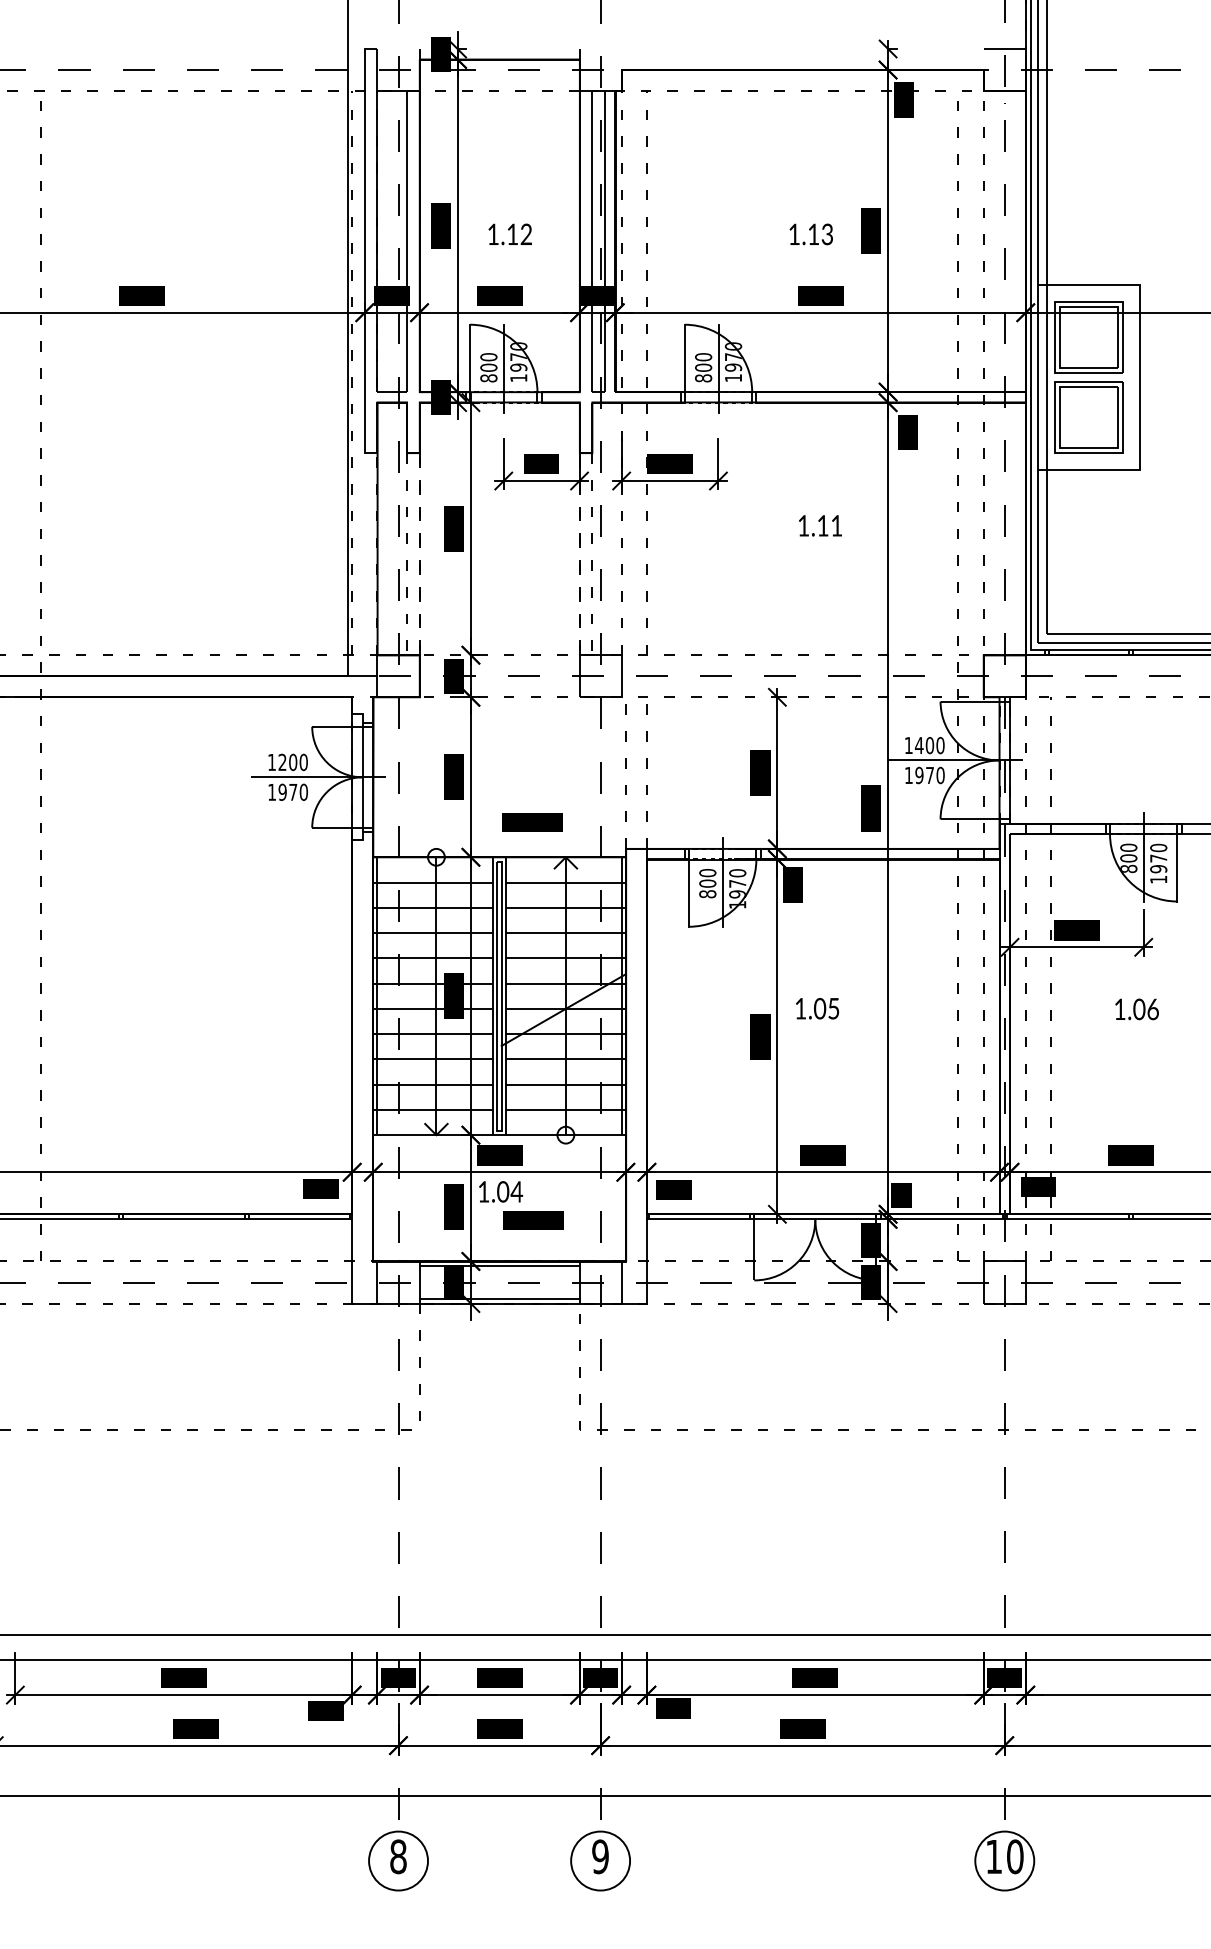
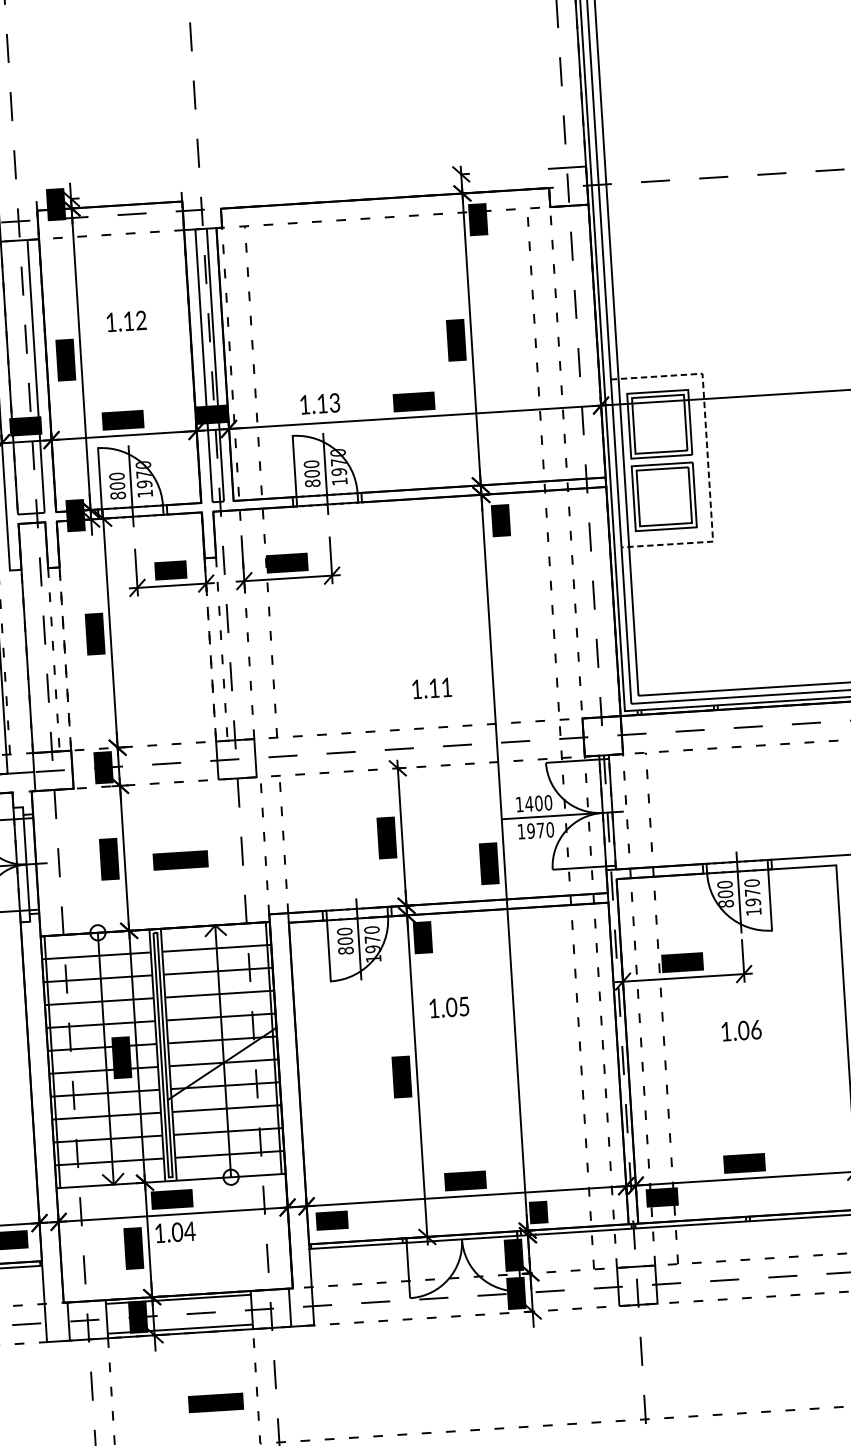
text: (509, 234) -> (125, 321), moved
text: (810, 234) -> (319, 403), moved
line: (1139, 377) -> (707, 457), solid -> dashed
text: (820, 525) -> (432, 688), moved
text: (532, 822) -> (180, 860), moved
text: (817, 1008) -> (449, 1007), moved
text: (533, 1220) -> (215, 1403), moved

